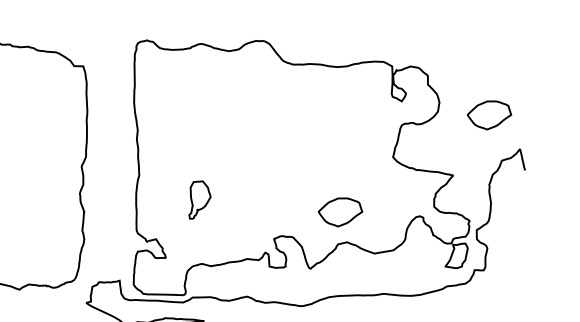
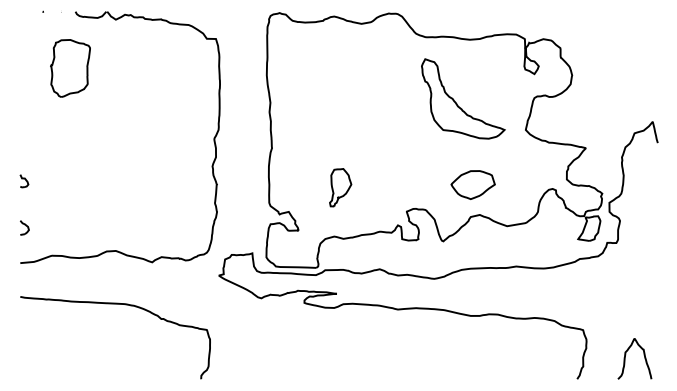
part: (488, 114) -> (621, 87), removed
part: (324, 130) -> (457, 103), added
part: (199, 199) -> (340, 187), moved

